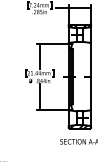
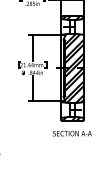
hatch: (79, 76) -> (72, 68), added

